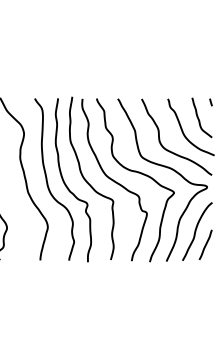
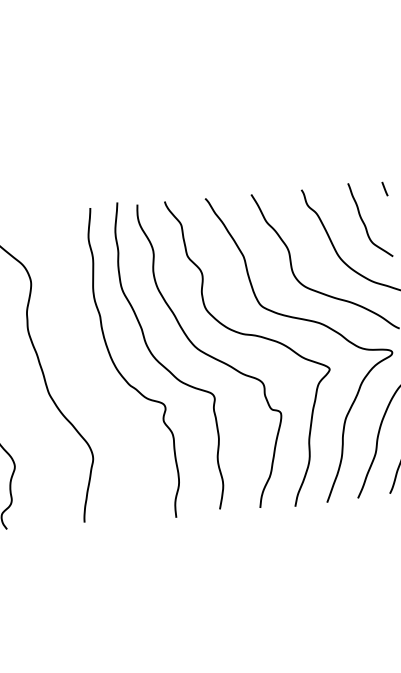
curve: (47, 179) -> (84, 365), removed

